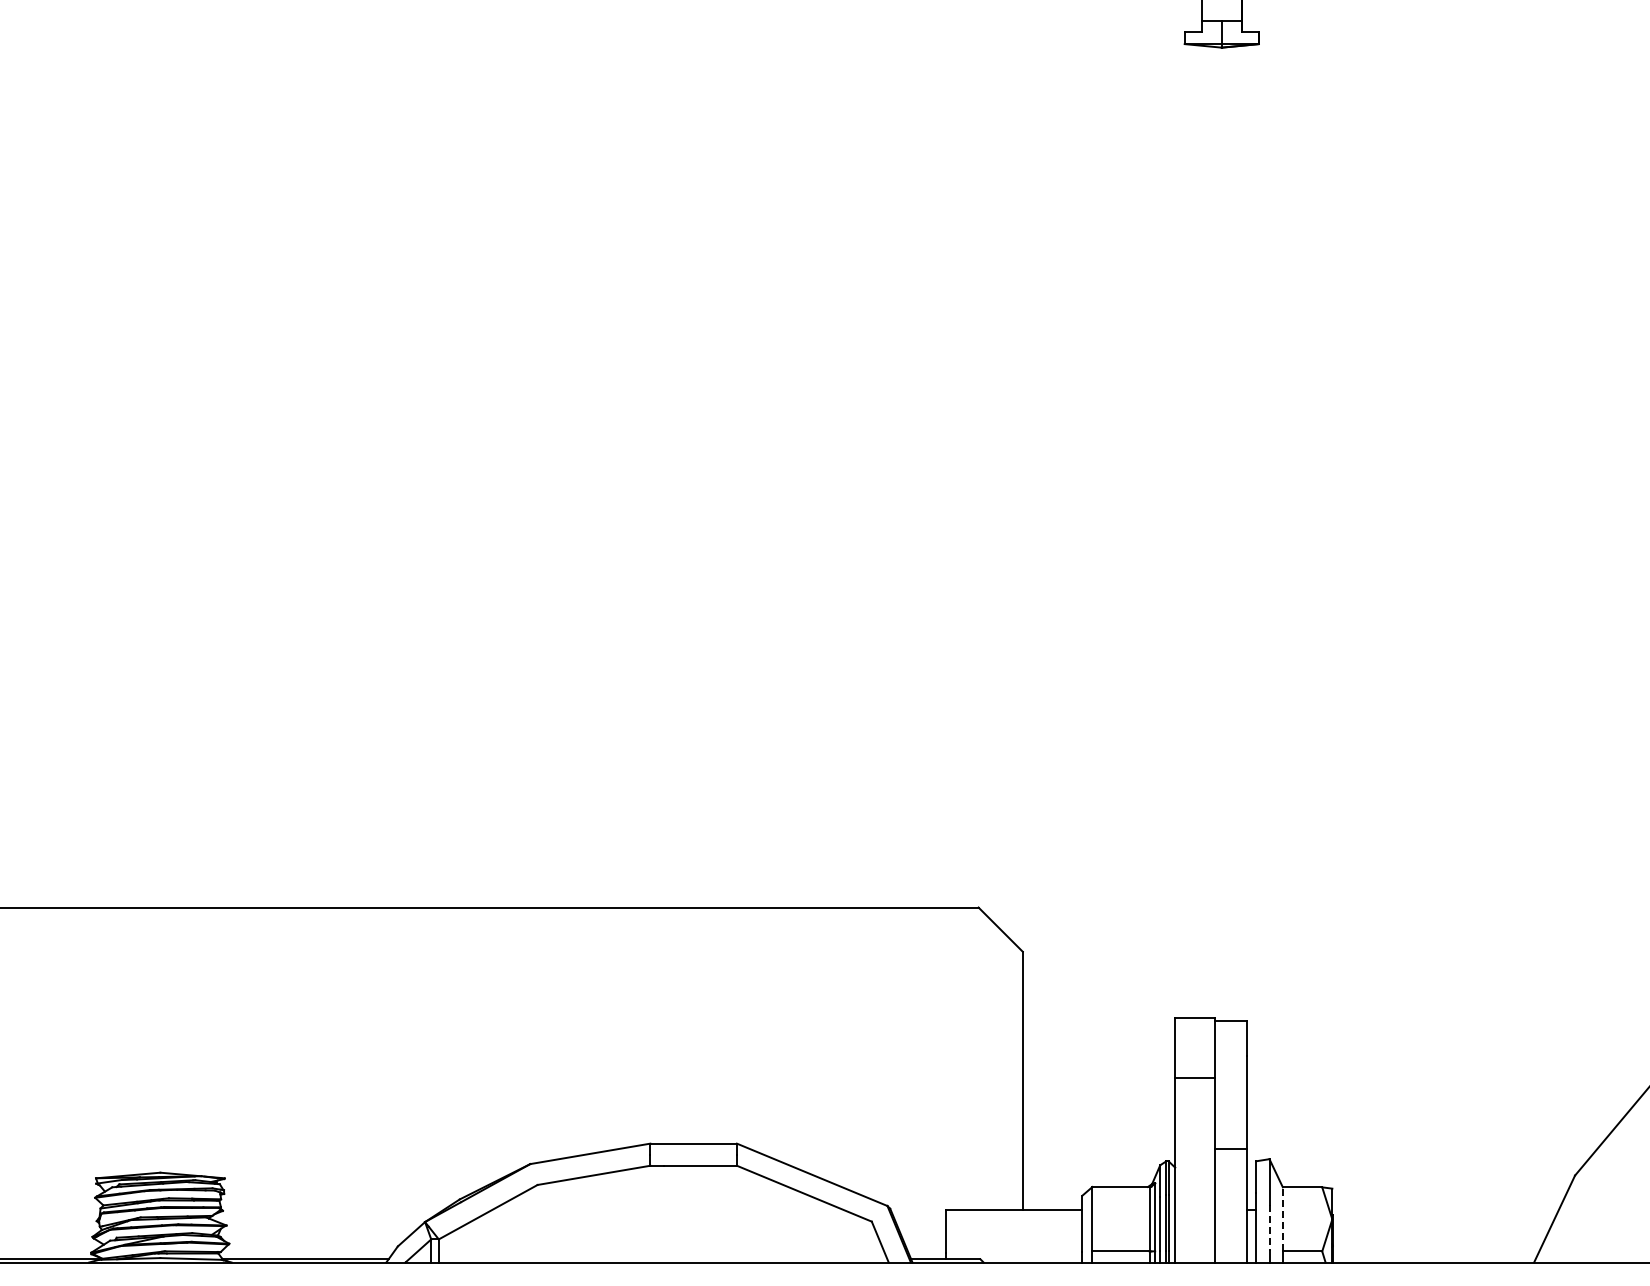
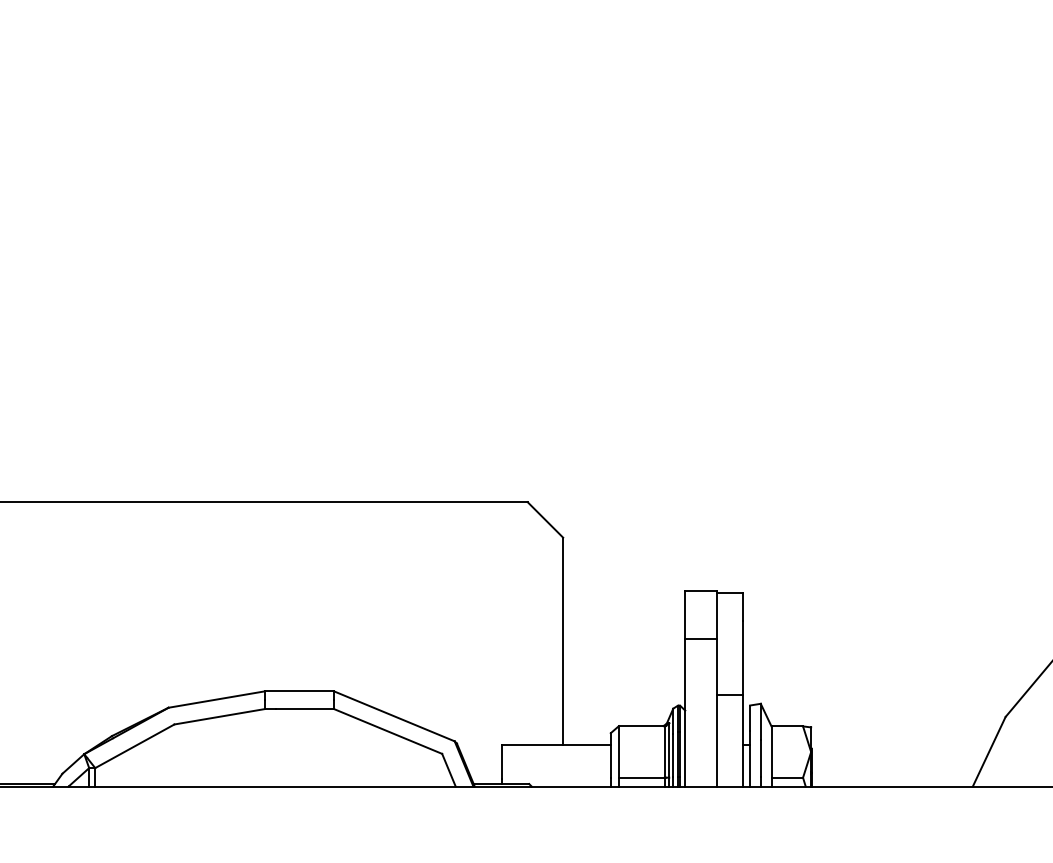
line: (1282, 1218) -> (771, 751), dashed -> solid
line: (1269, 1227) -> (760, 758), dashed -> solid

